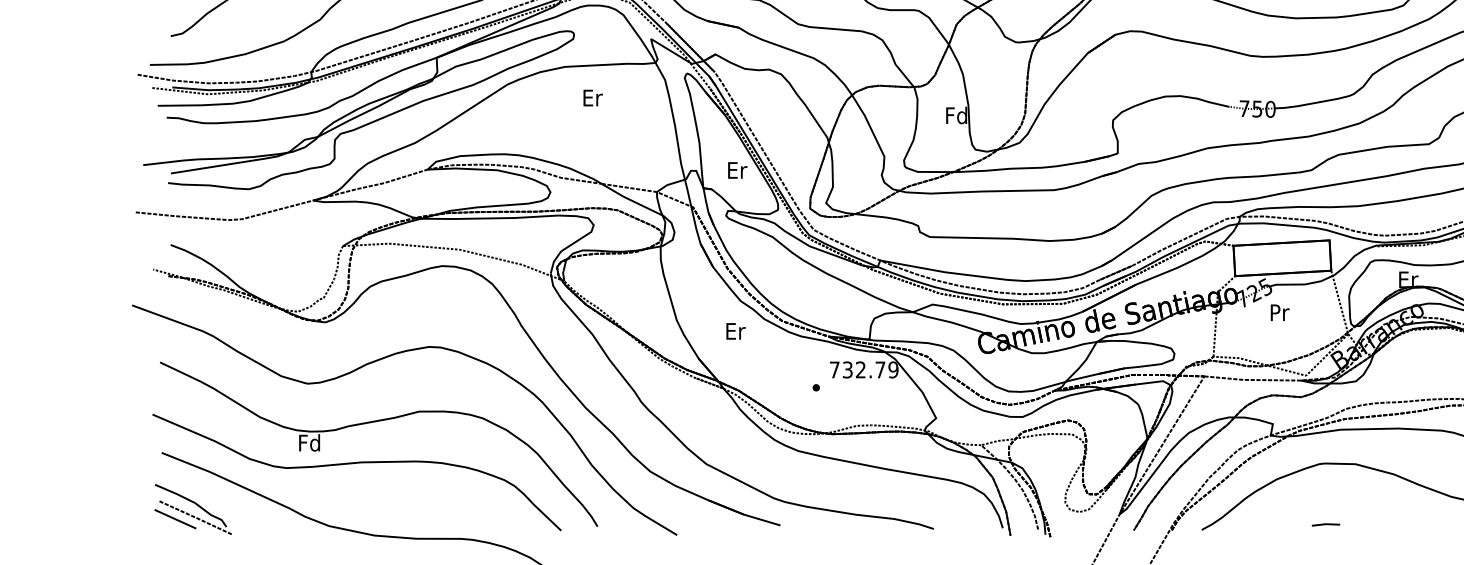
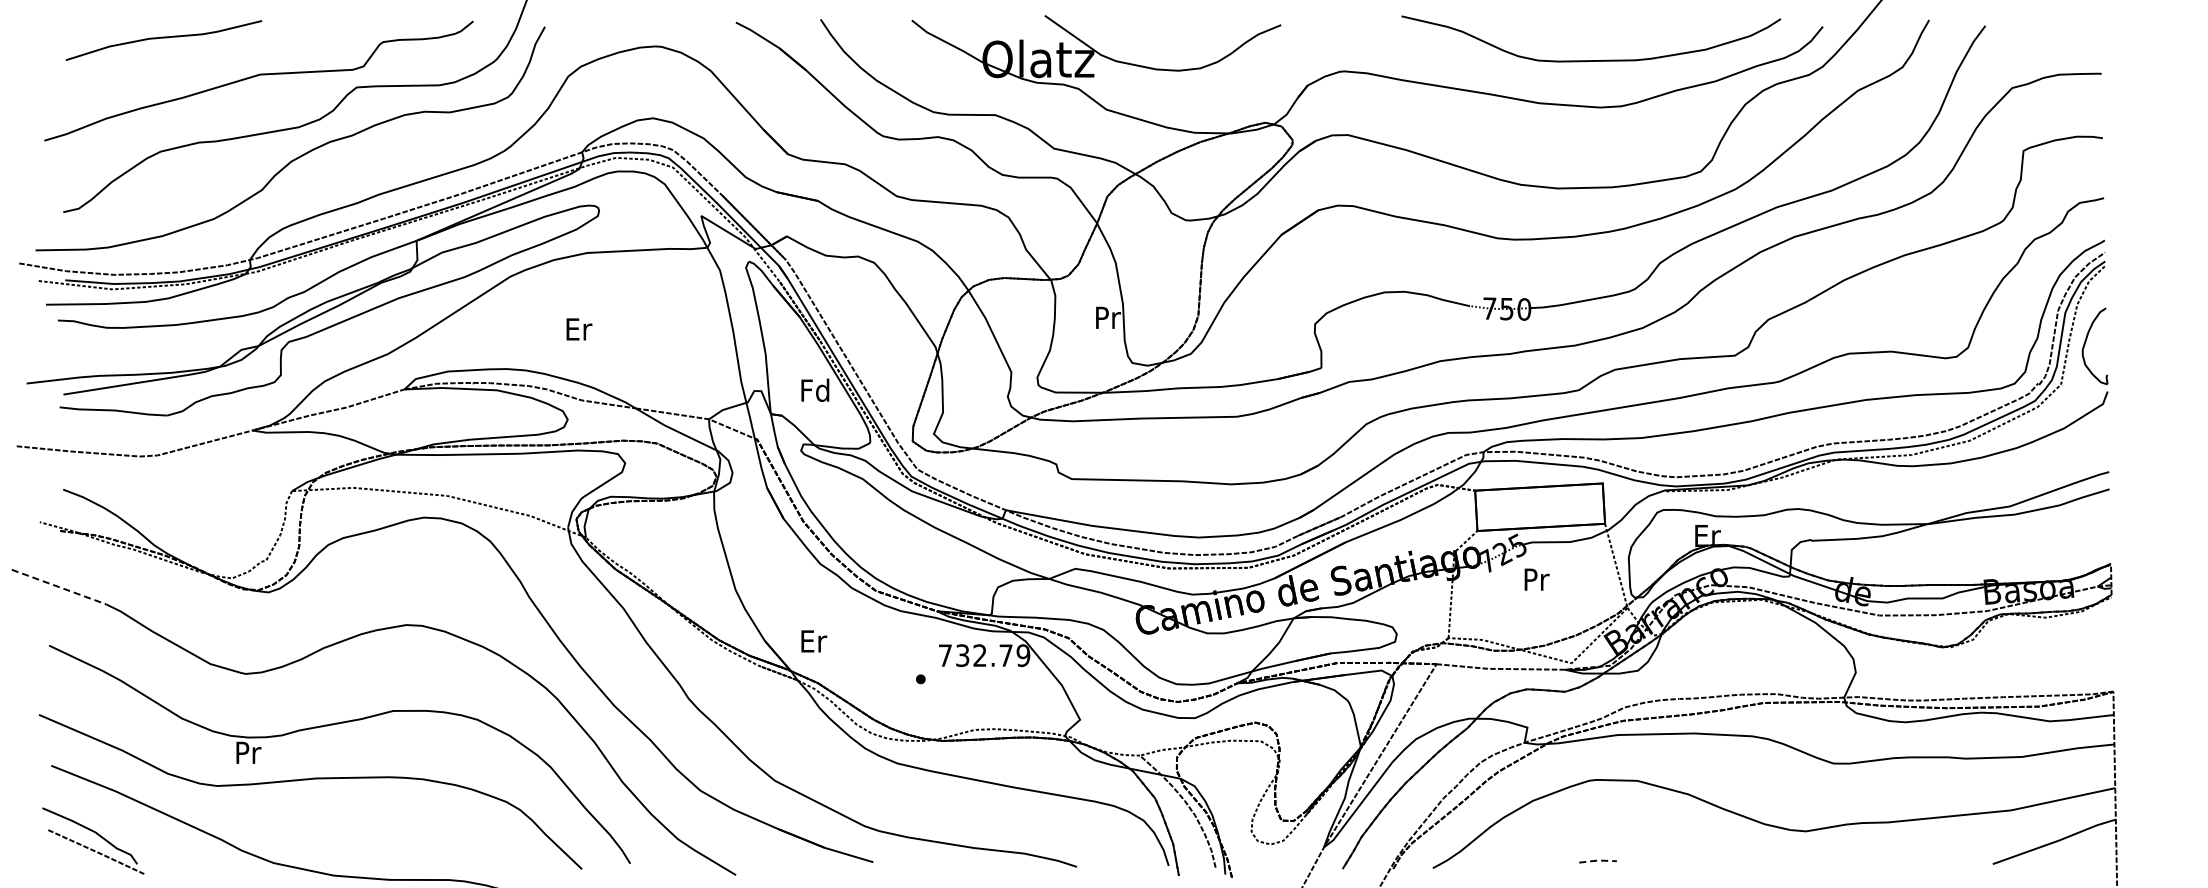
text: (593, 98) -> (579, 329), moved
text: (956, 115) -> (1107, 317), Fd -> Pr
text: (736, 169) -> (815, 389), Er -> Fd
line: (167, 318) -> (59, 587), solid -> dashed
text: (736, 331) -> (814, 641), moved
text: (309, 442) -> (247, 752), Fd -> Pr
line: (175, 518) -> (69, 853), removed
line: (1326, 524) -> (1598, 860), solid -> dashed

